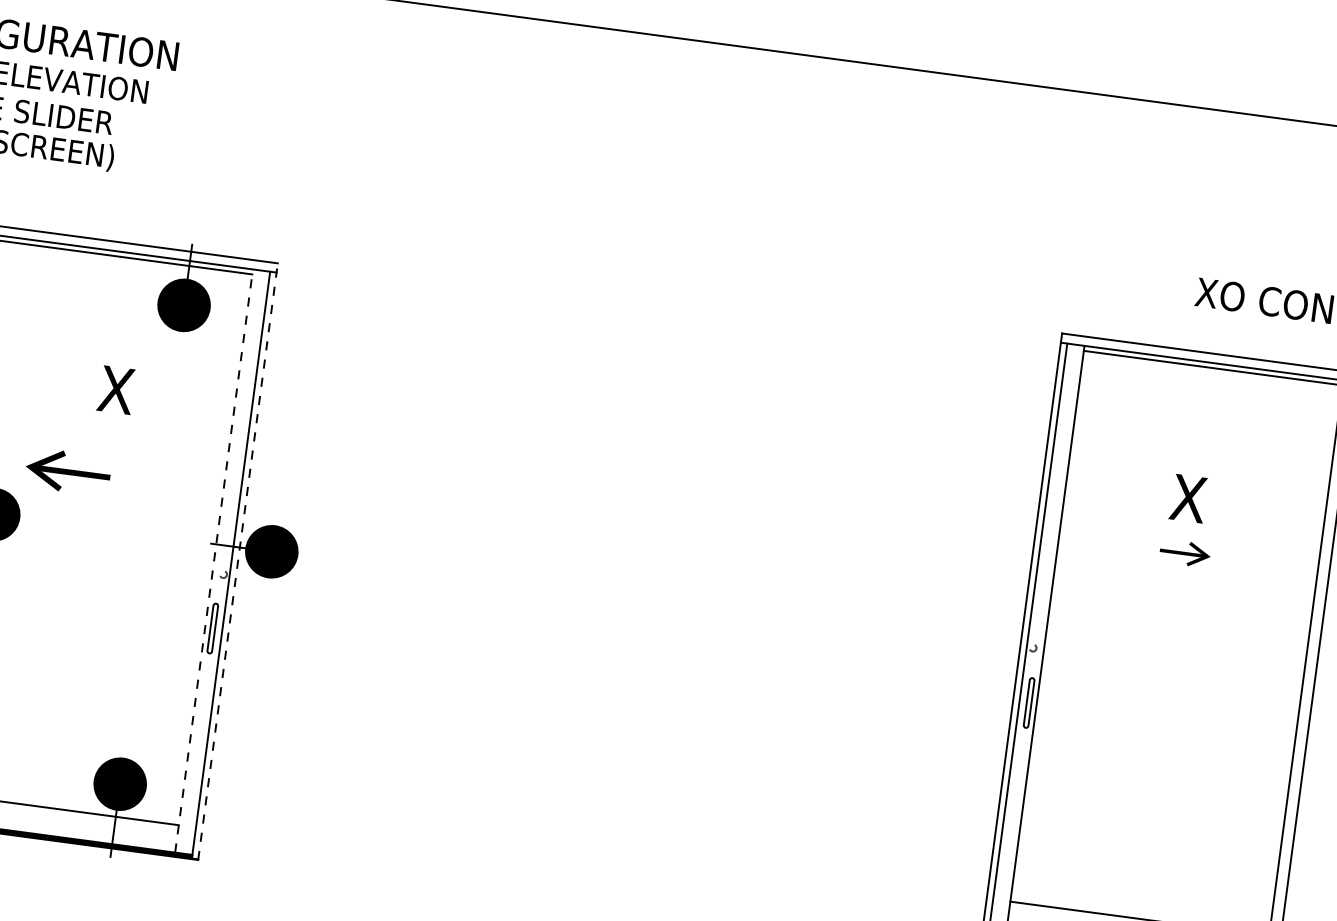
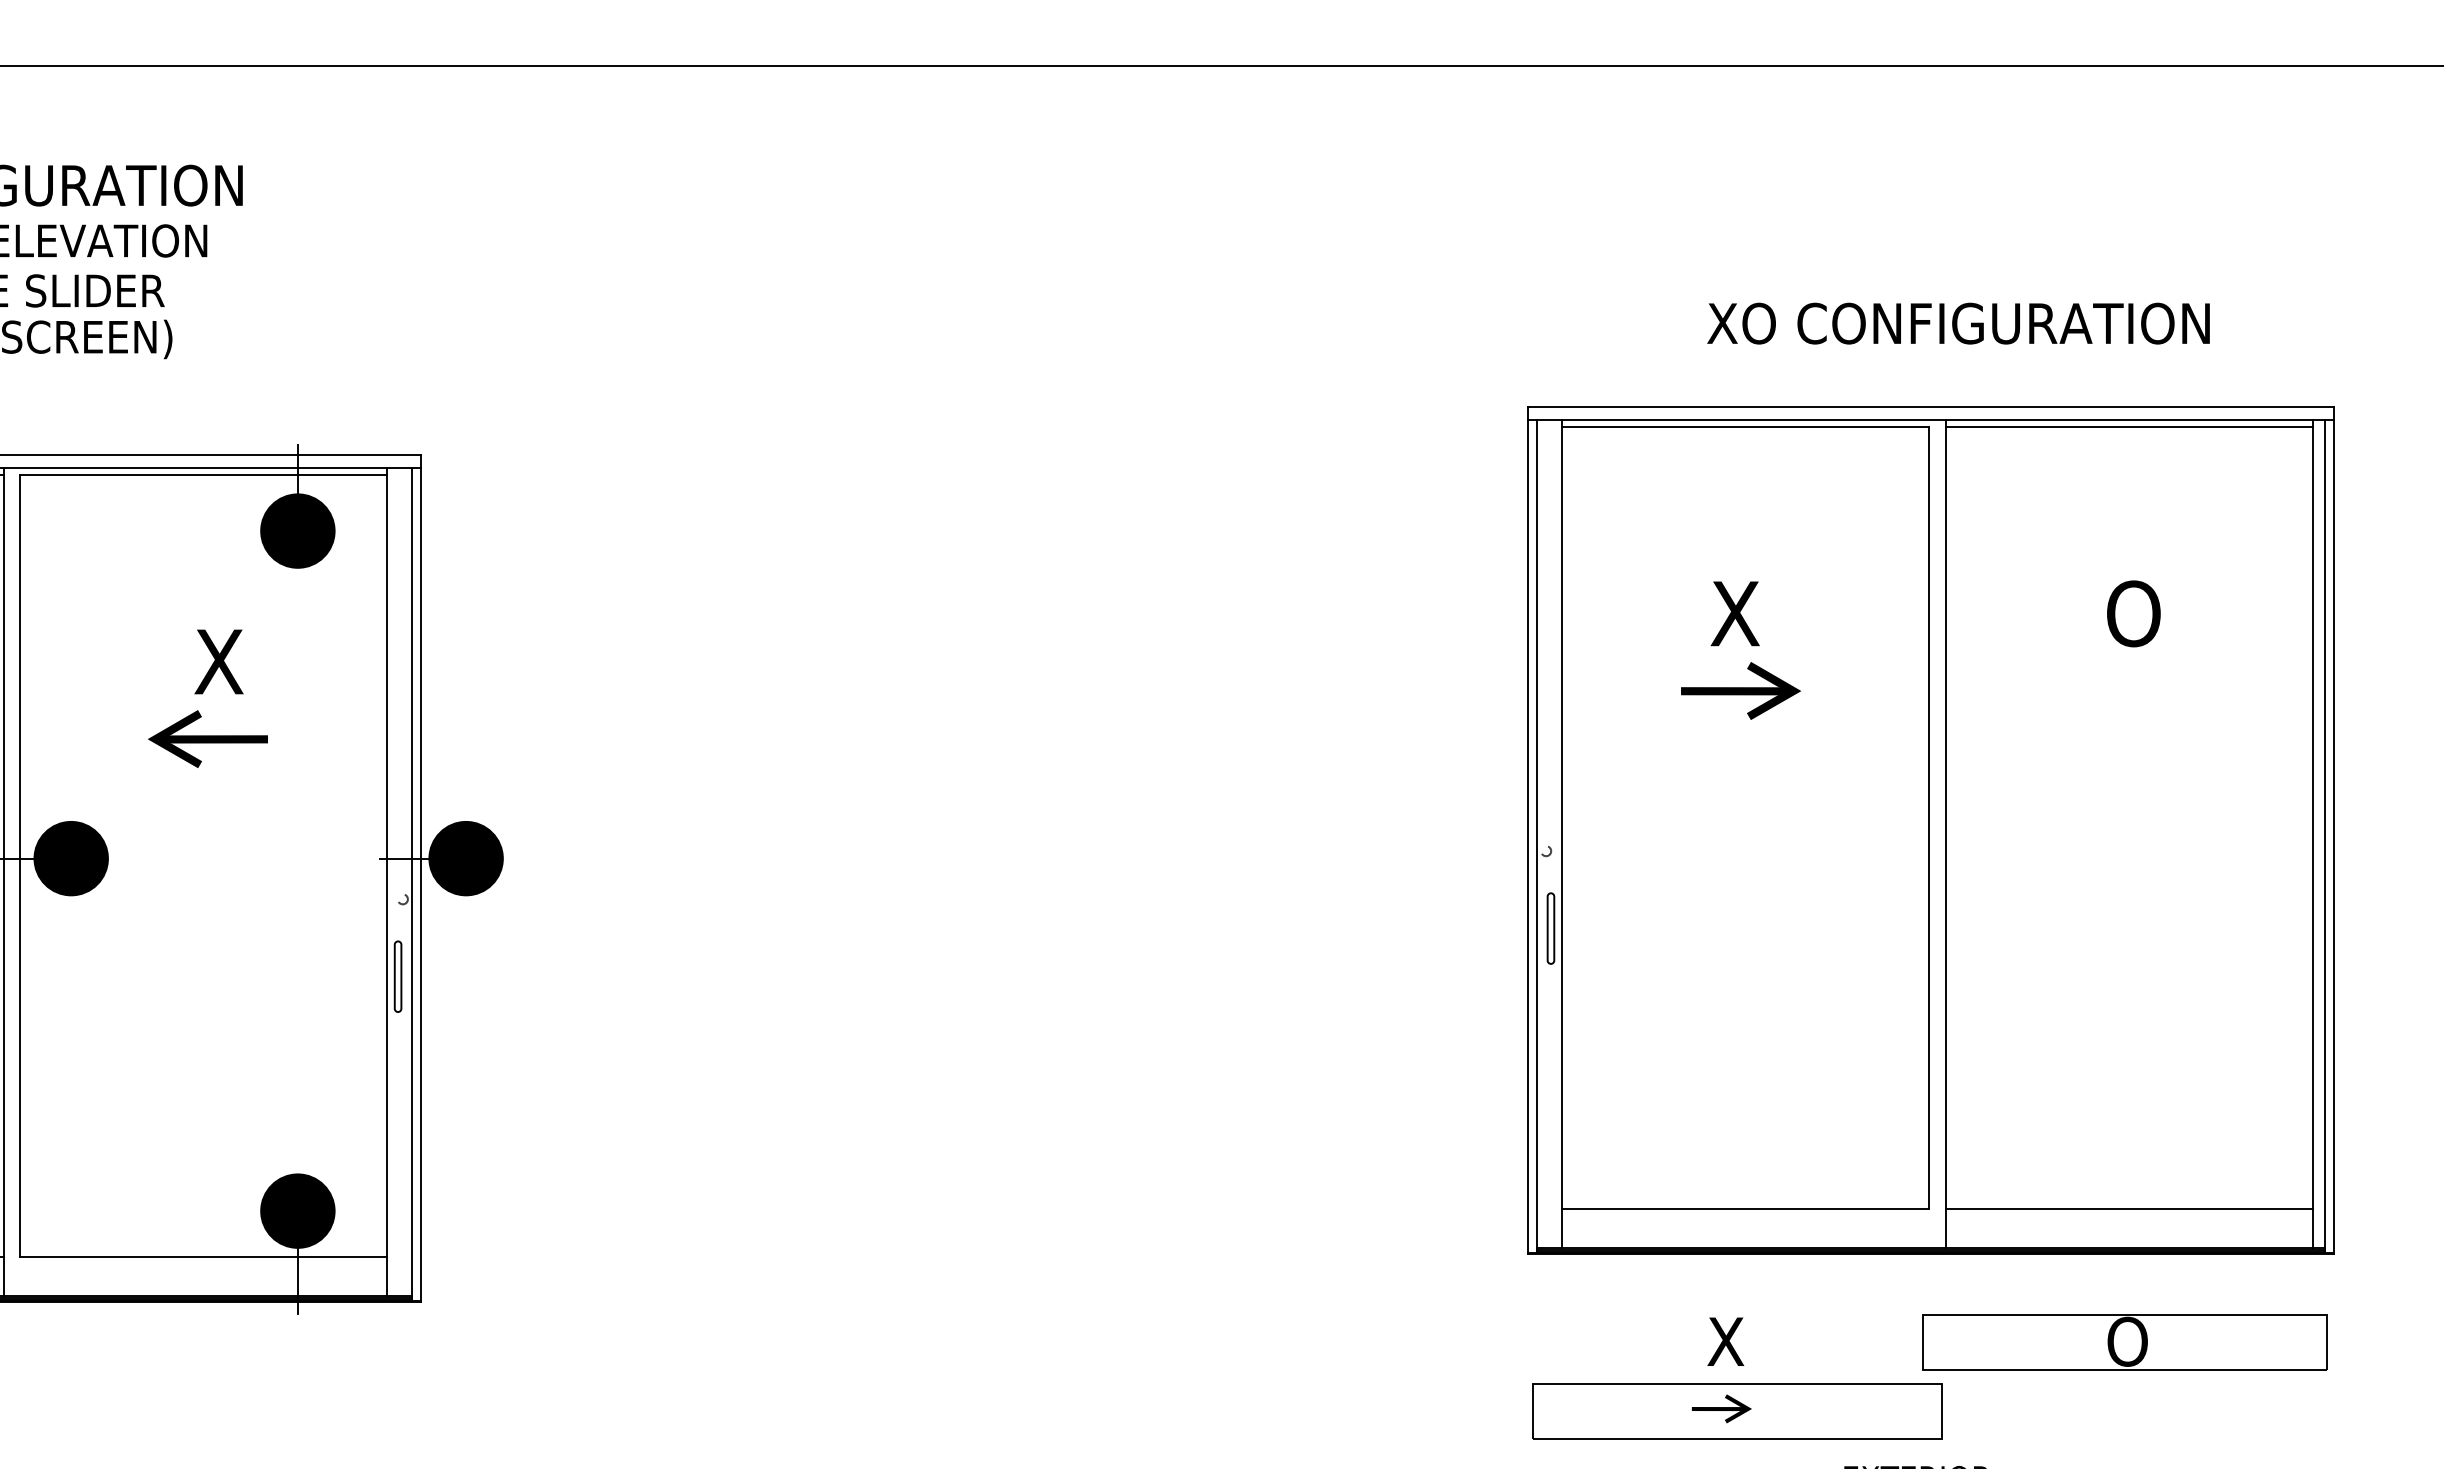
part: (67, 471) -> (207, 738), moved
part: (1184, 553) -> (1740, 690), size x1.67
line: (214, 561) -> (387, 882), dashed -> solid
line: (237, 561) -> (420, 878), dashed -> solid

